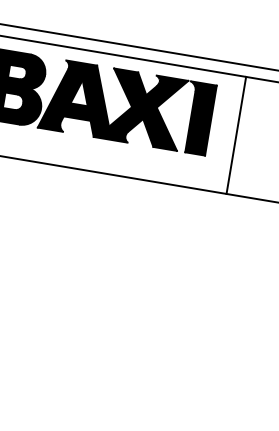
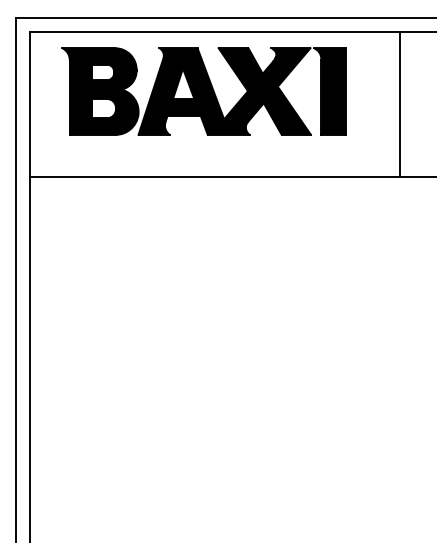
line: (236, 134) -> (400, 103), moved

